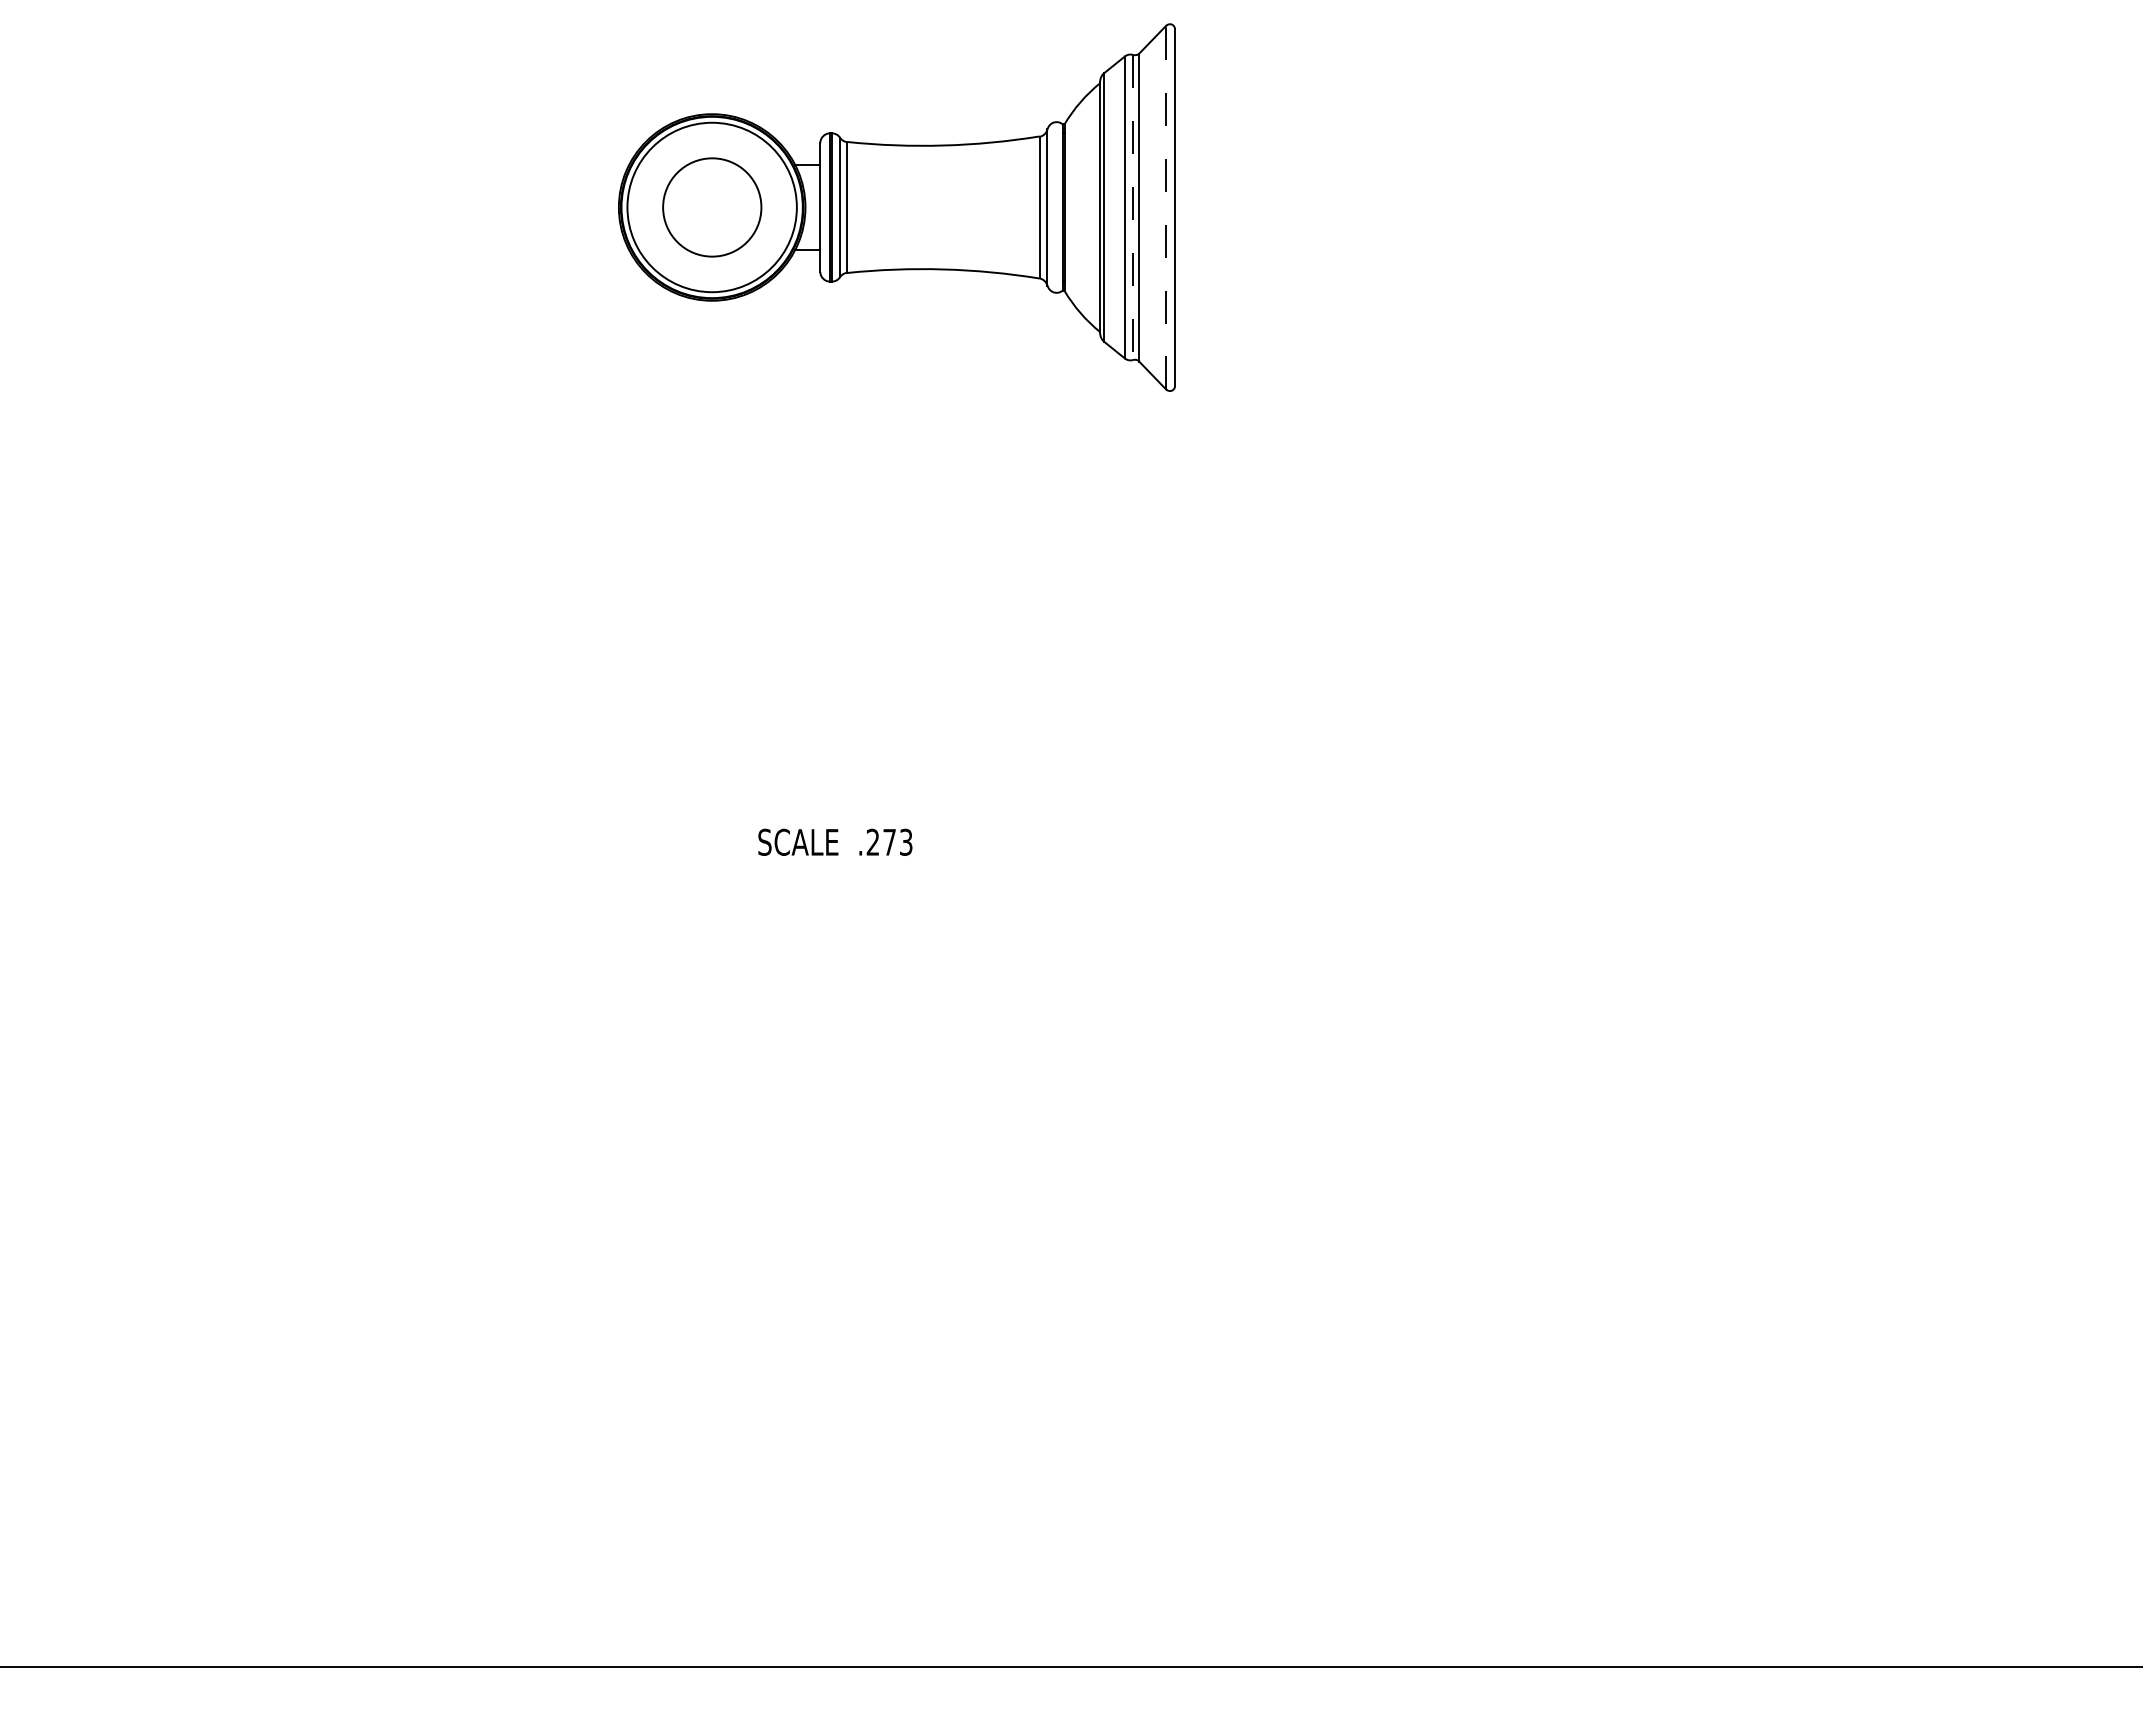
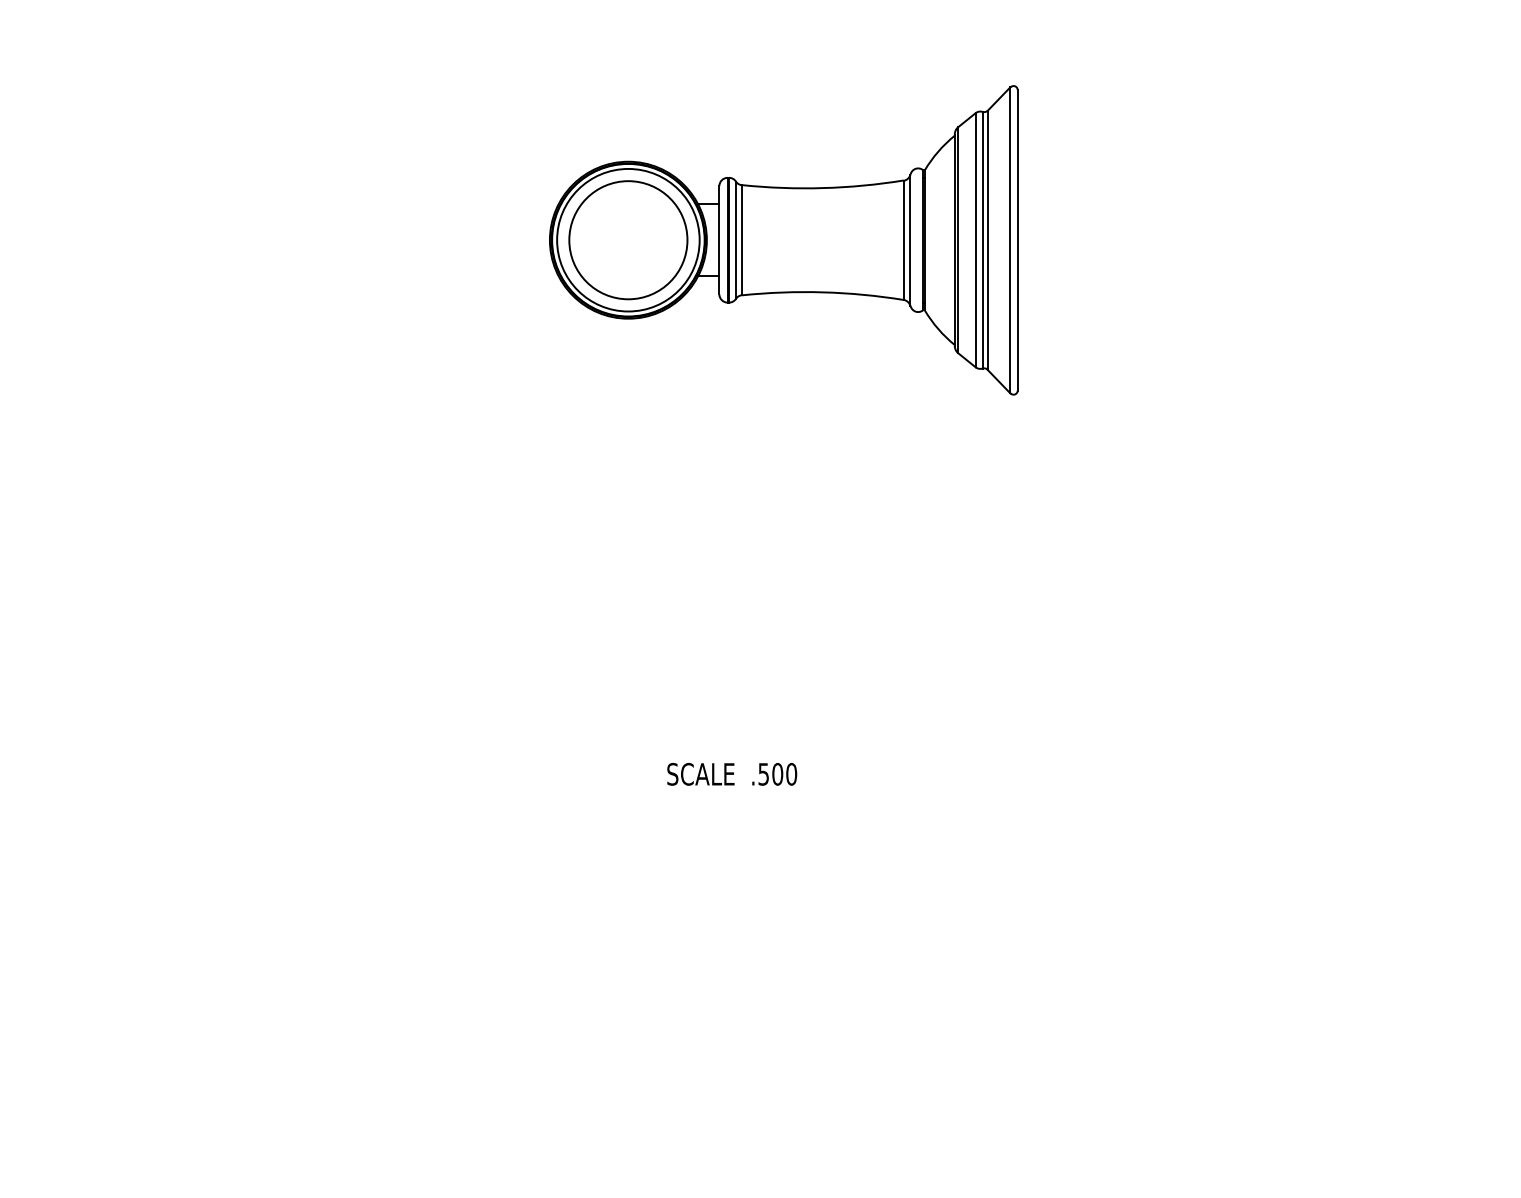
circle: (712, 207) -> (628, 240), size x1.43
line: (1166, 207) -> (1010, 240), dashed -> solid
line: (1133, 208) -> (982, 241), dashed -> solid
text: (889, 841) -> (777, 773), .273 -> .500

